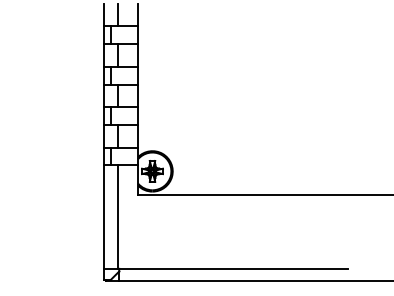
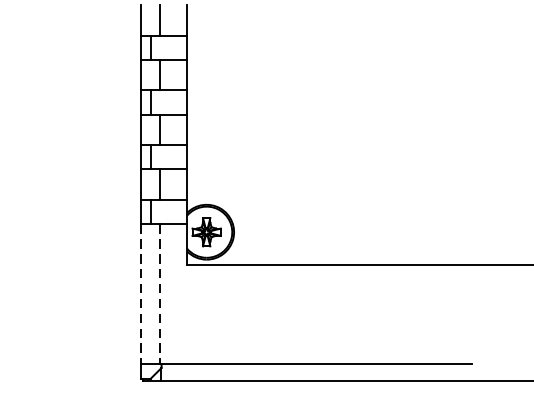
line: (104, 217) -> (141, 294), solid -> dashed
line: (117, 217) -> (159, 294), solid -> dashed

